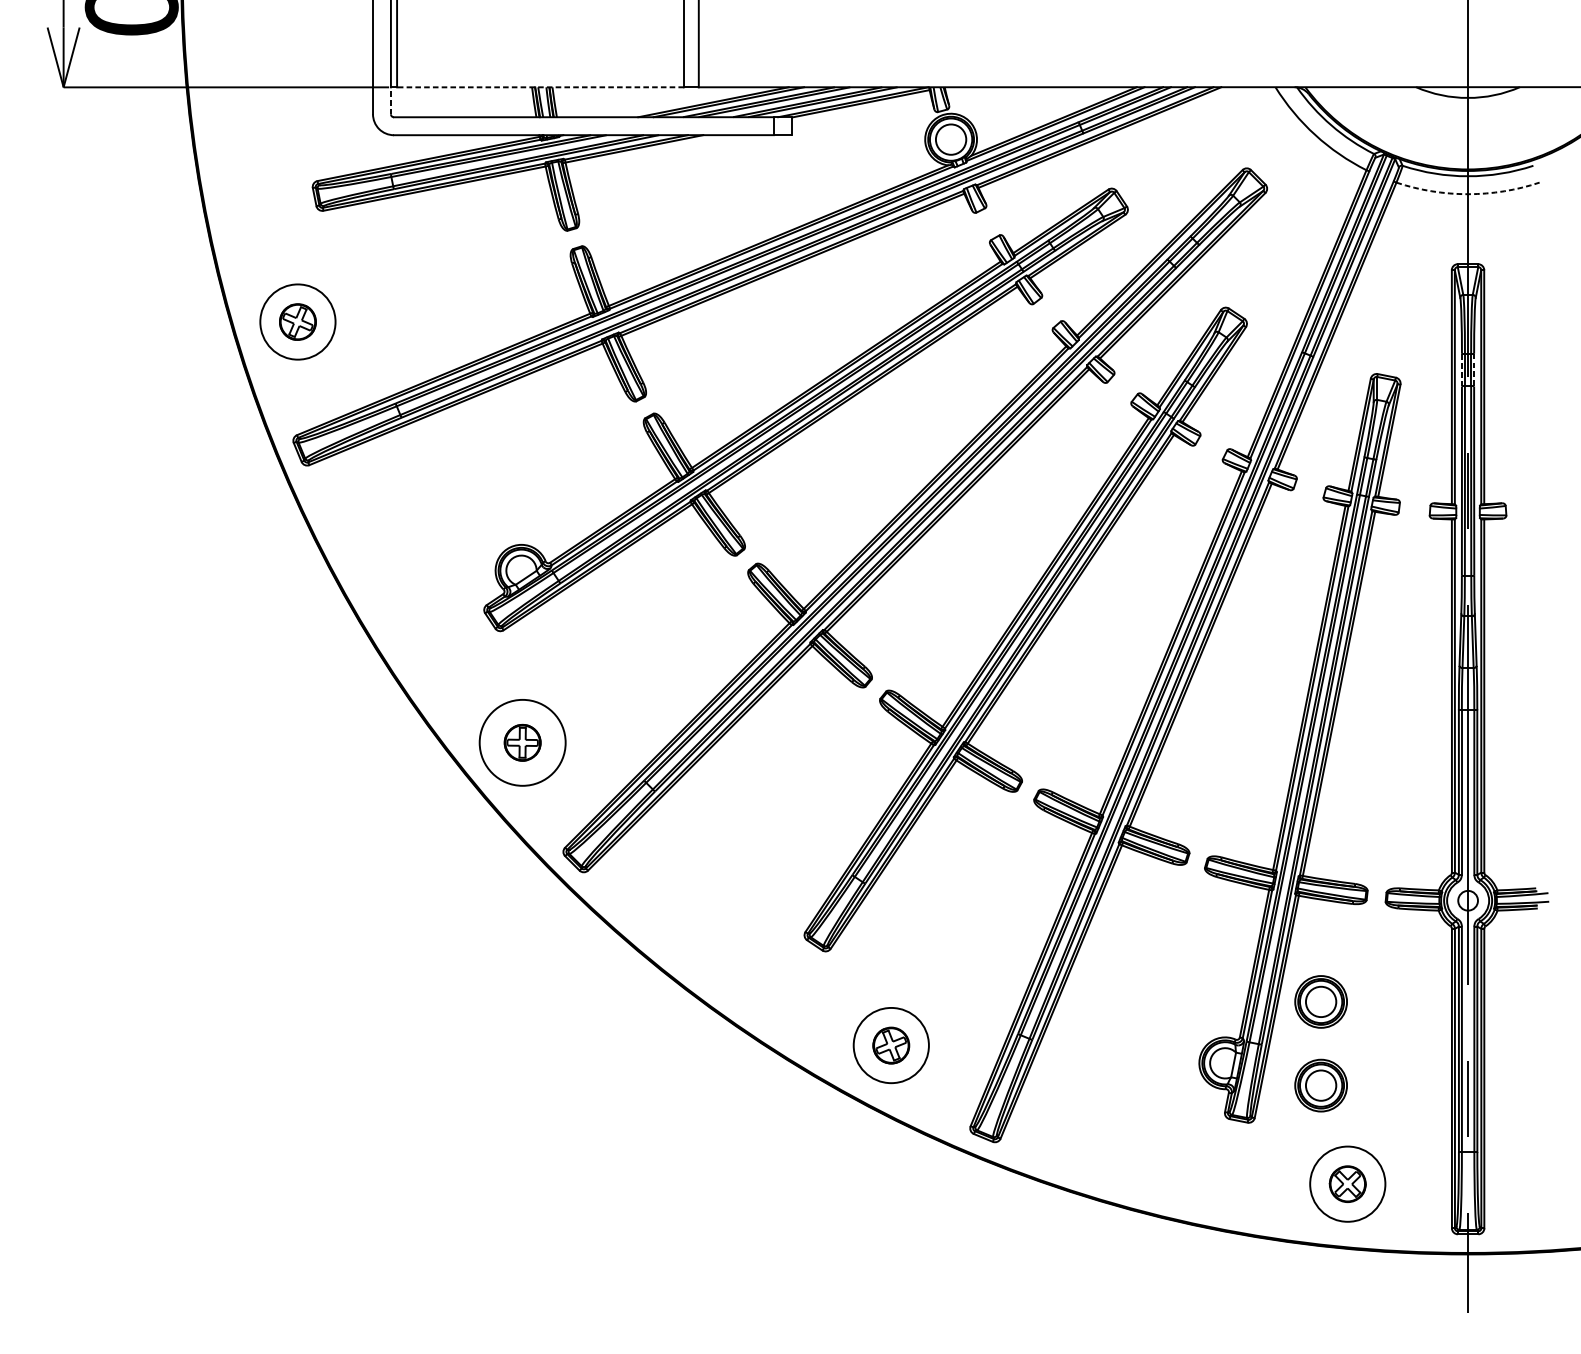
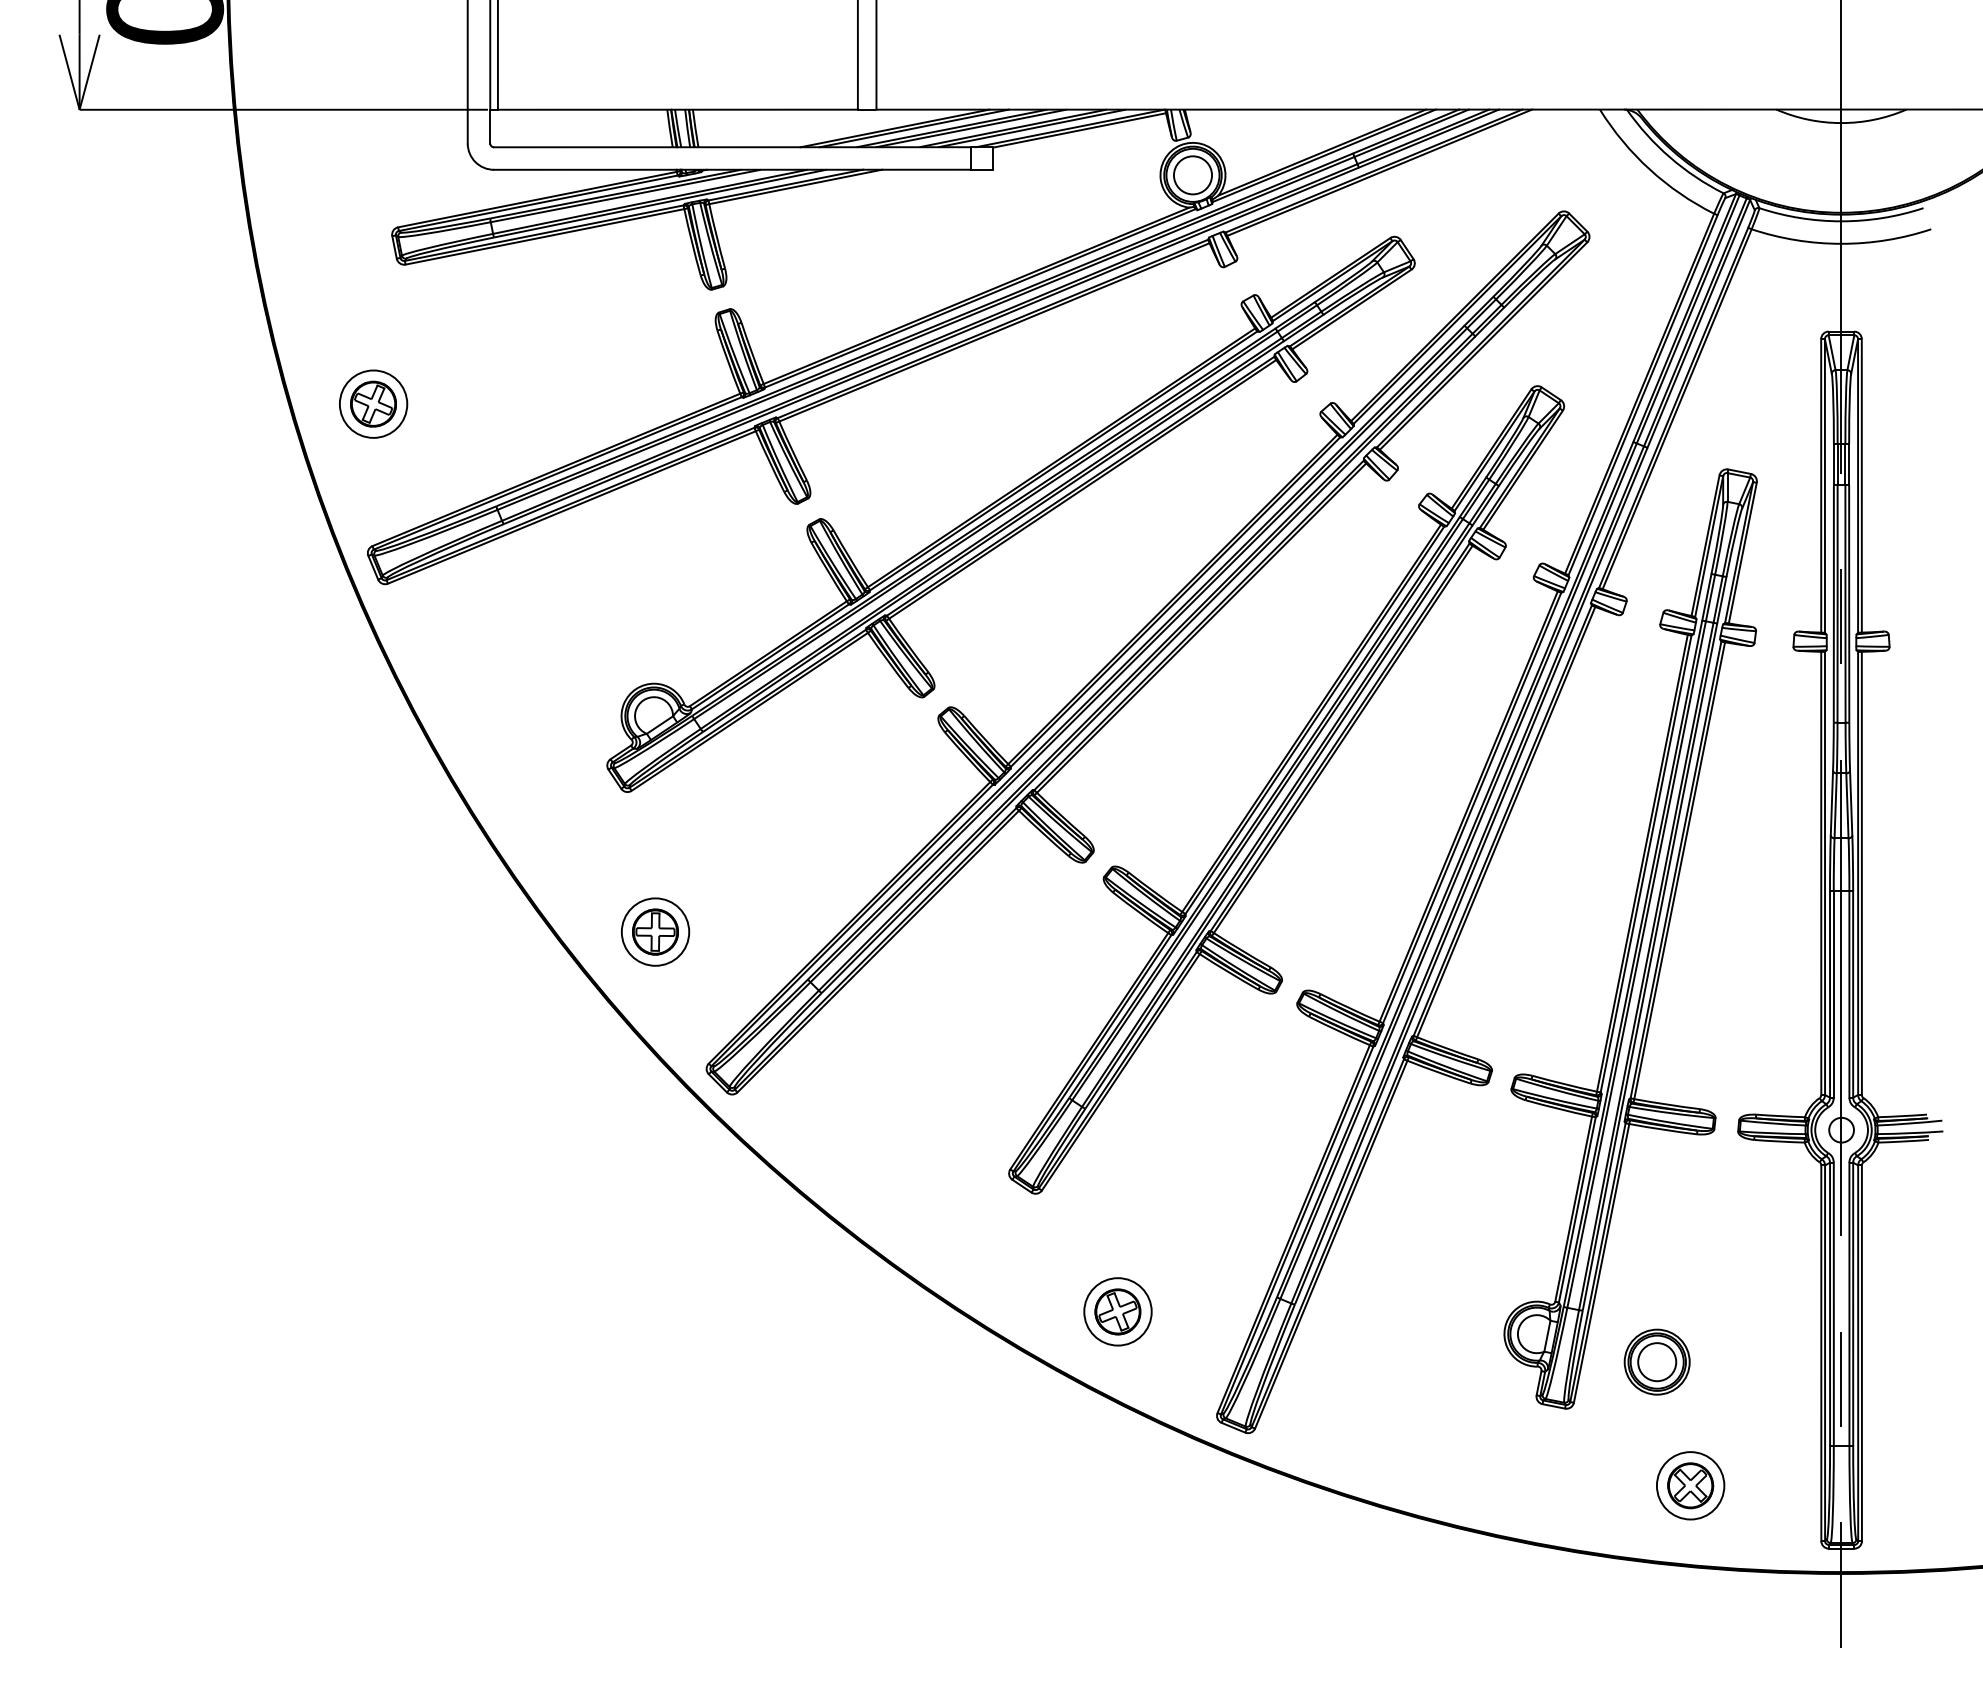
line: (540, 87) -> (677, 109), dashed -> solid
line: (391, 100) -> (490, 126), dashed -> solid
arc: (1468, 193) -> (1841, 243), dashed -> solid
circle: (297, 321) -> (373, 403), size x0.71
line: (1461, 369) -> (1833, 463), dashed -> solid
line: (1474, 370) -> (1849, 464), dashed -> solid
circle: (522, 742) -> (655, 931), size x0.62
part: (1320, 1001) -> (1656, 1256), removed
circle: (890, 1045) -> (1117, 1311), size x0.71
circle: (1347, 1183) -> (1690, 1485), size x0.71

